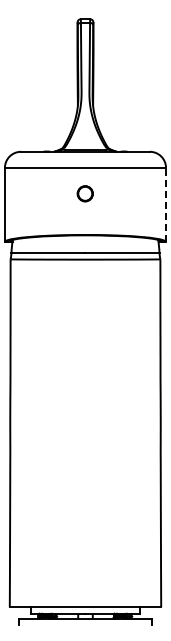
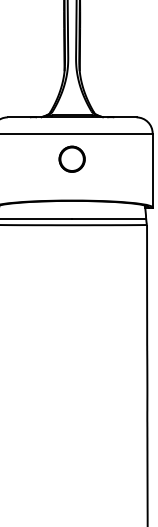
part: (84, 193) -> (71, 159), size x1.67
line: (166, 204) -> (153, 170), dashed -> solid

